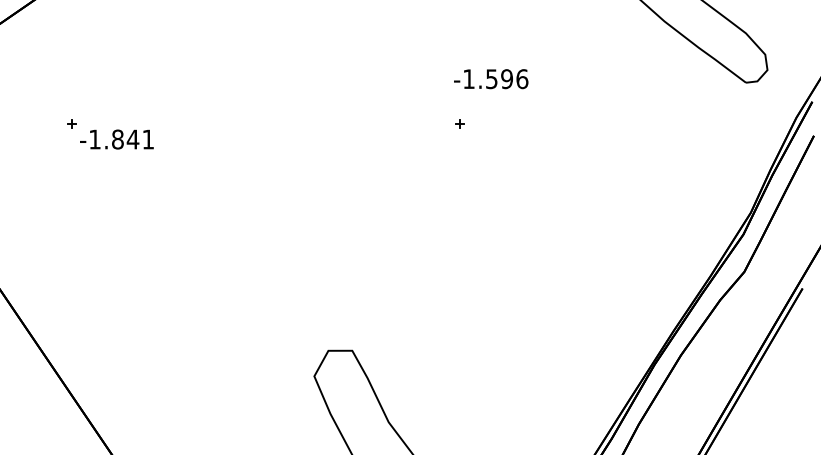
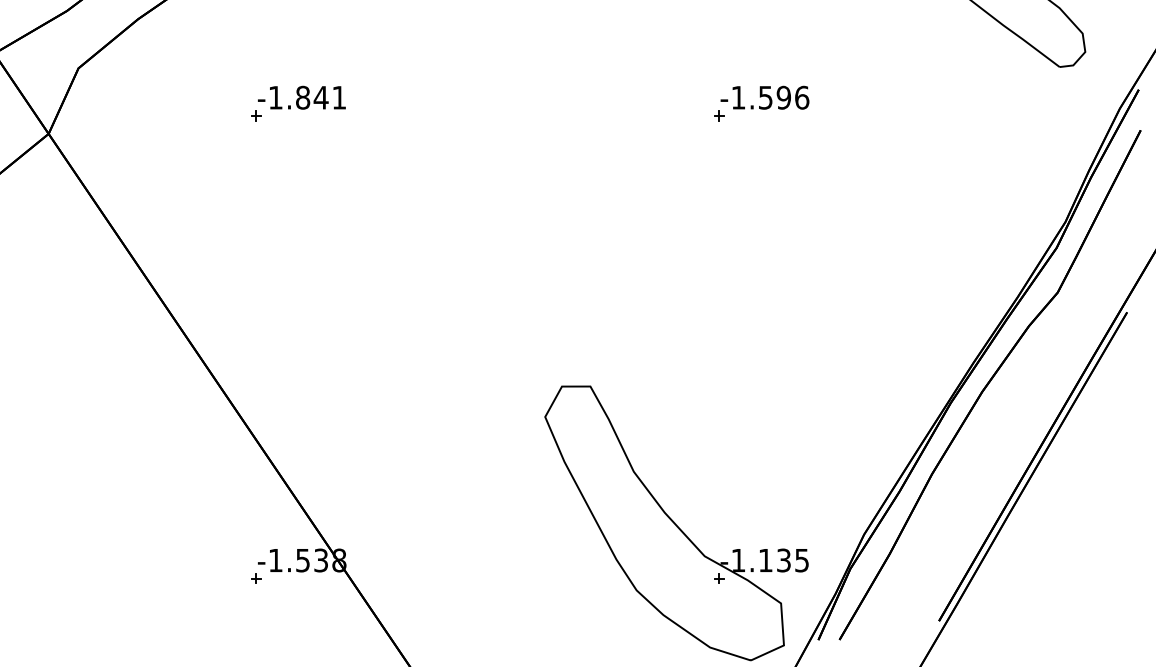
text: (490, 78) -> (764, 97), moved
text: (116, 139) -> (301, 97), moved

